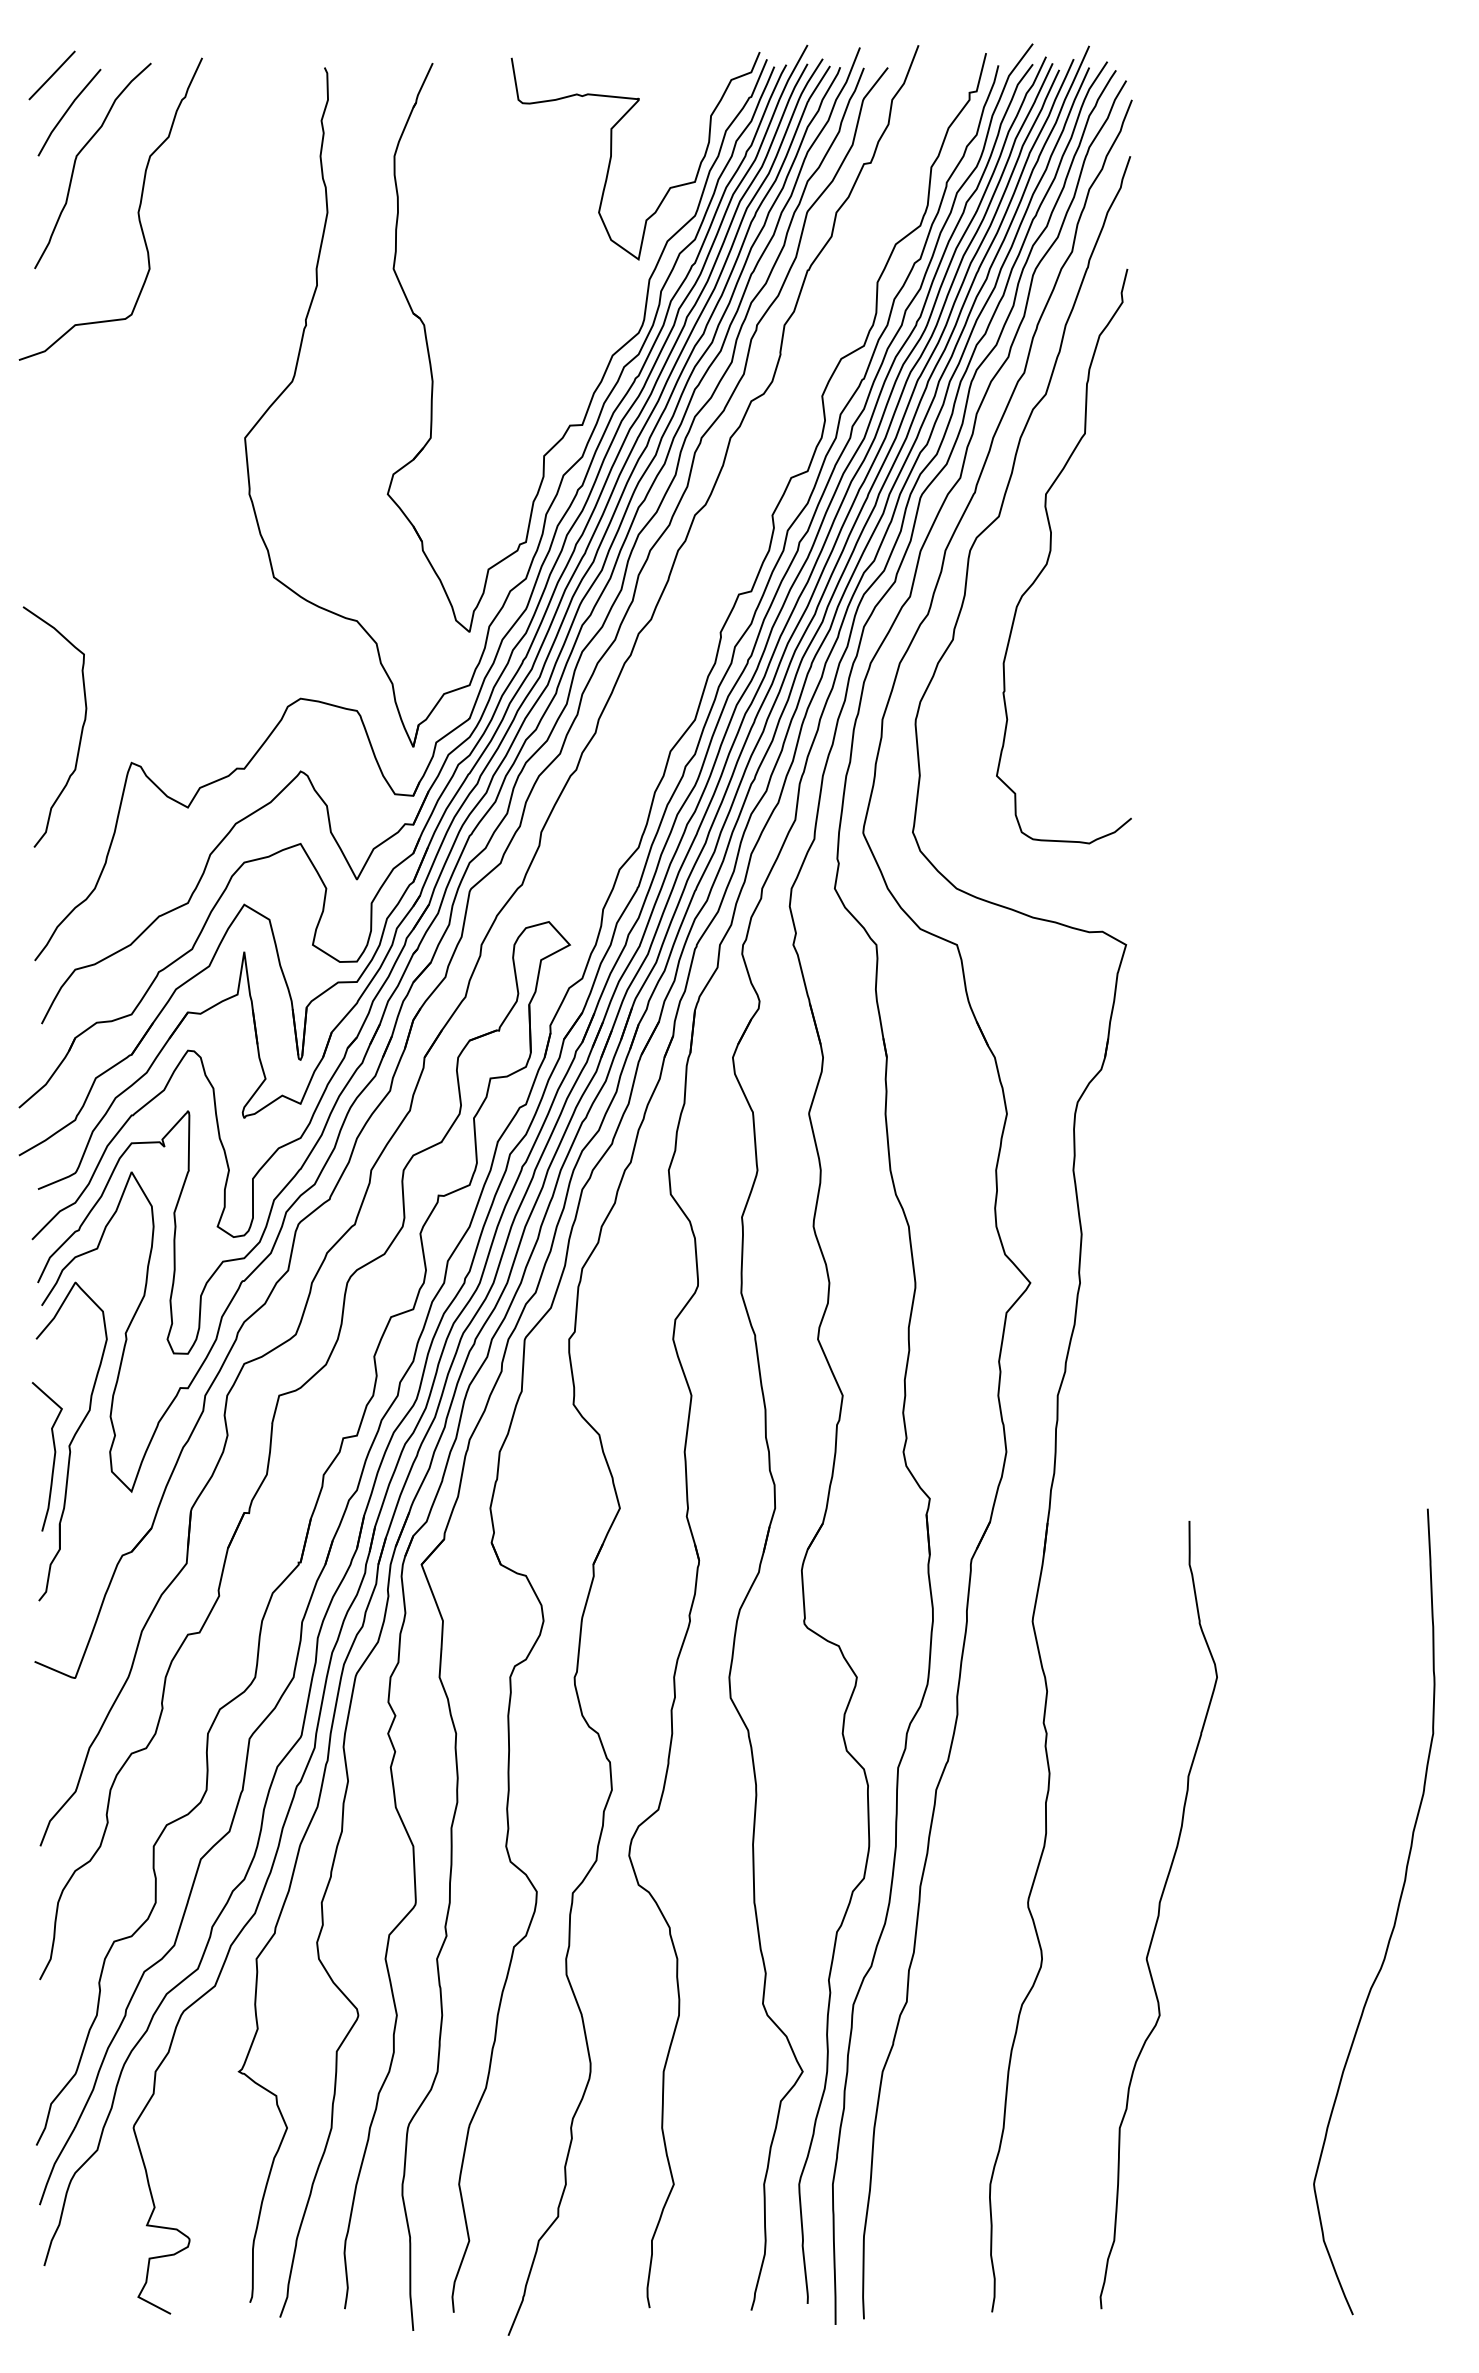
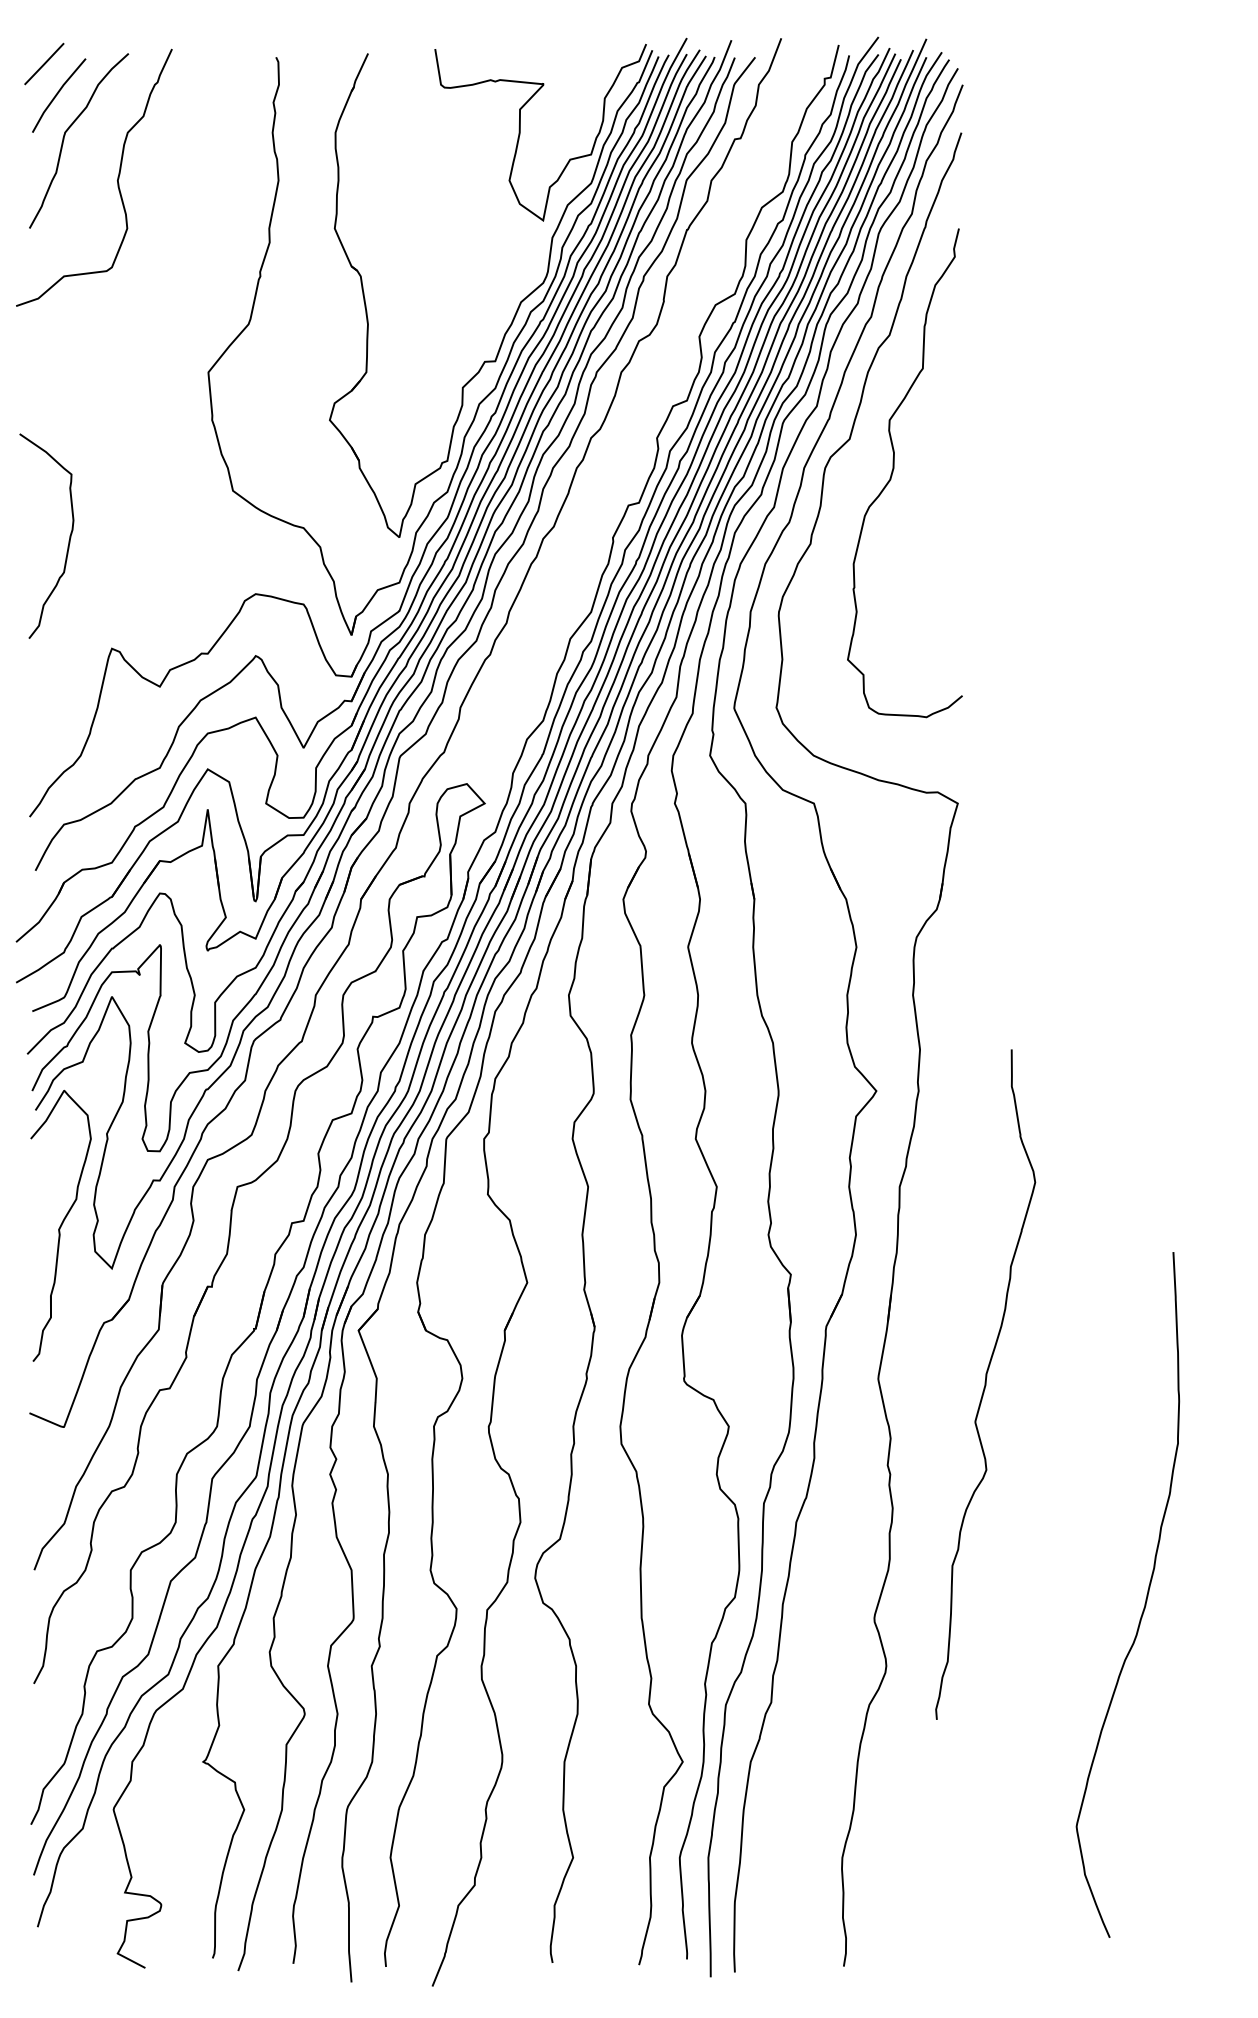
curve: (80, 732) -> (68, 540), moved
curve: (53, 1456) -> (45, 1238), removed
curve: (1158, 1914) -> (985, 1384), moved
curve: (1394, 1917) -> (1145, 1599), moved

